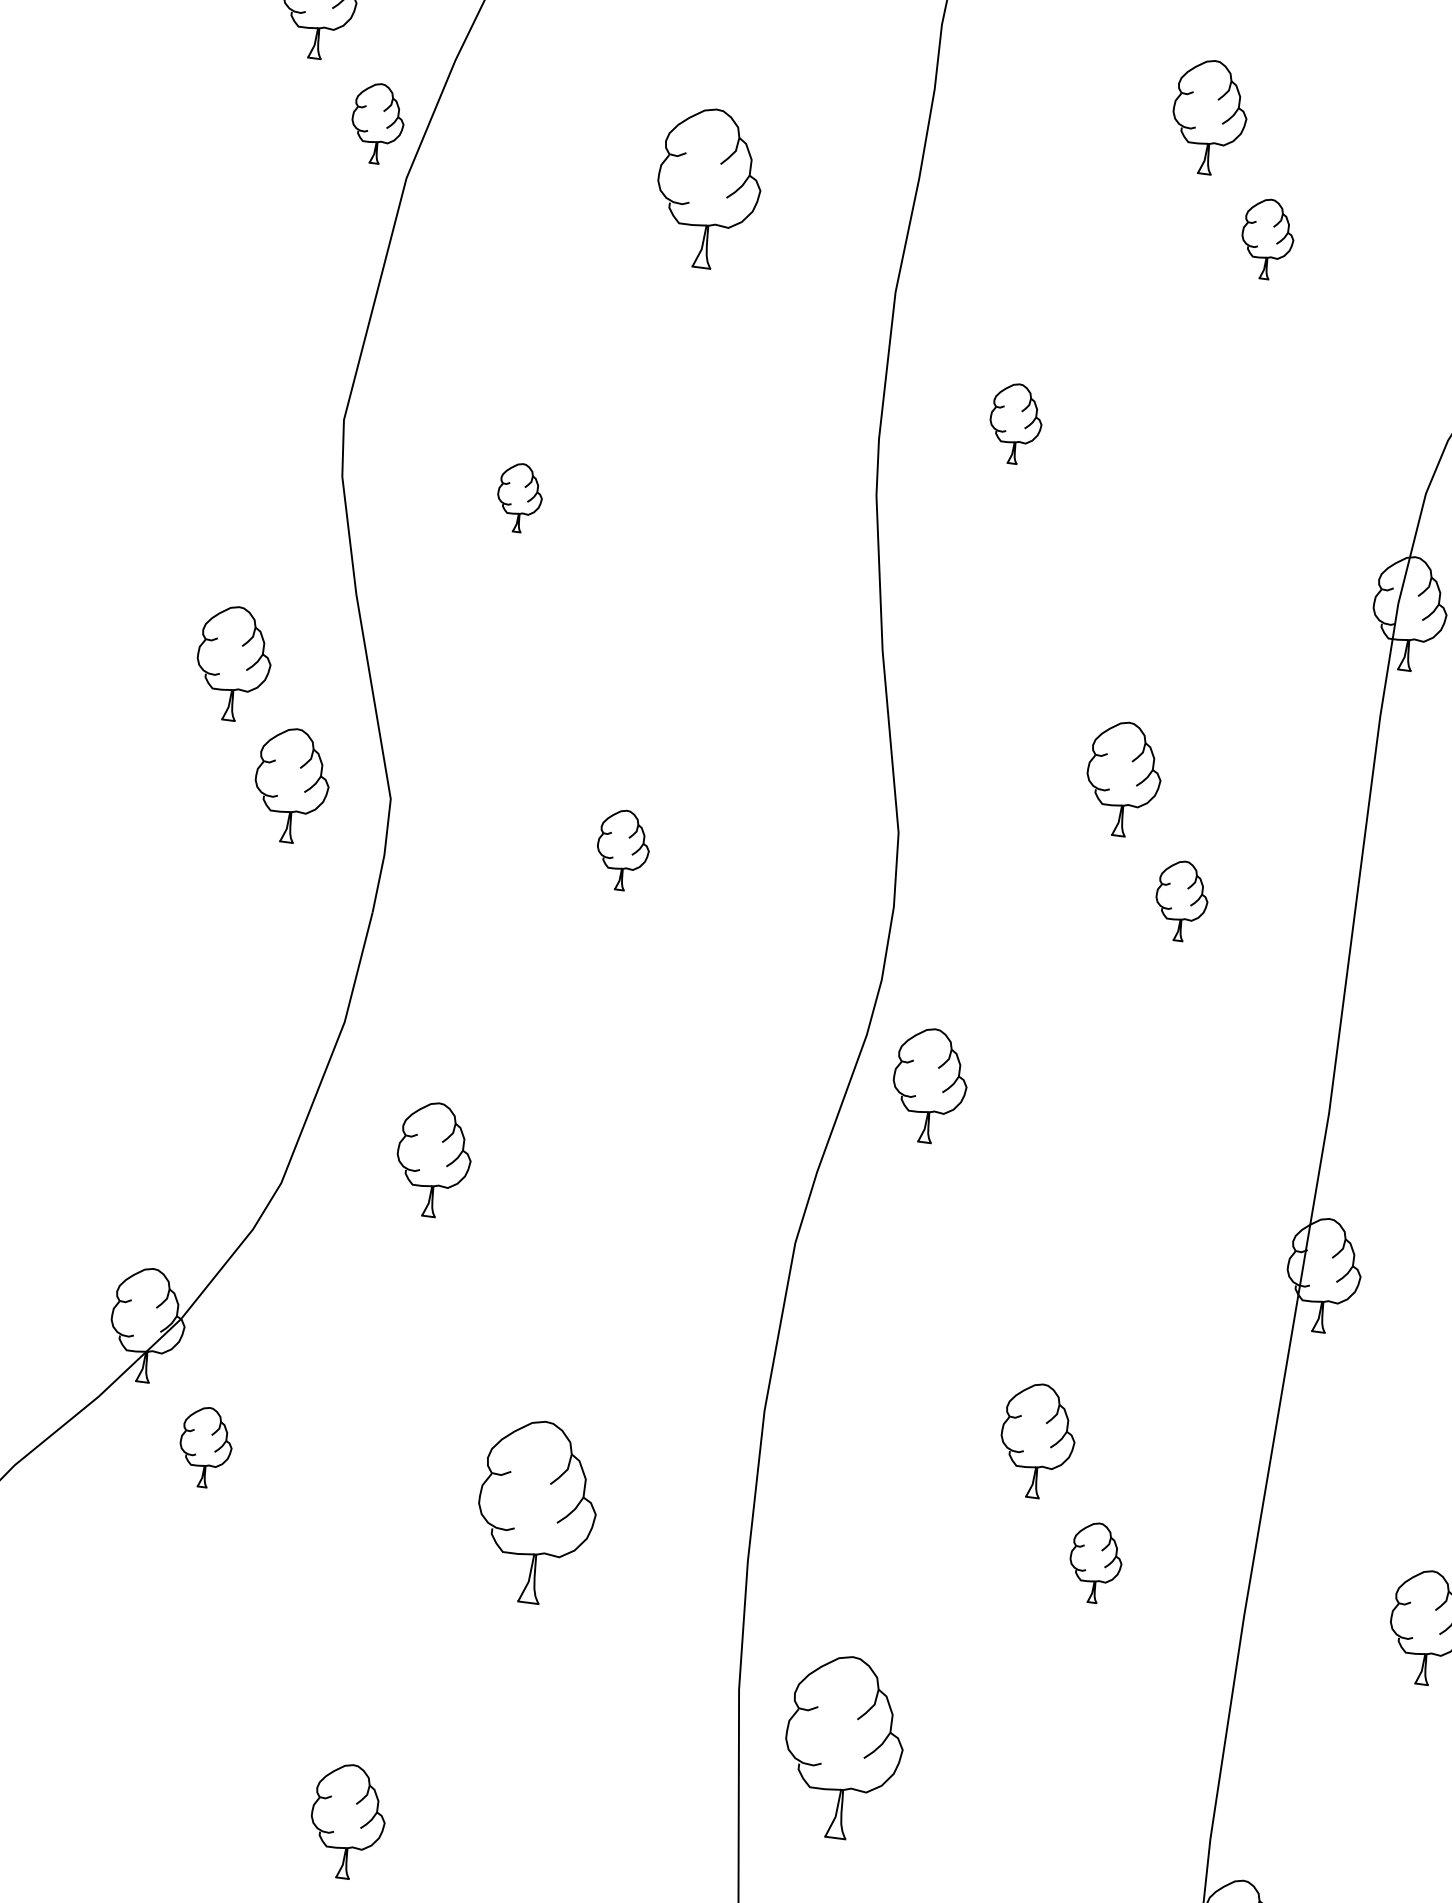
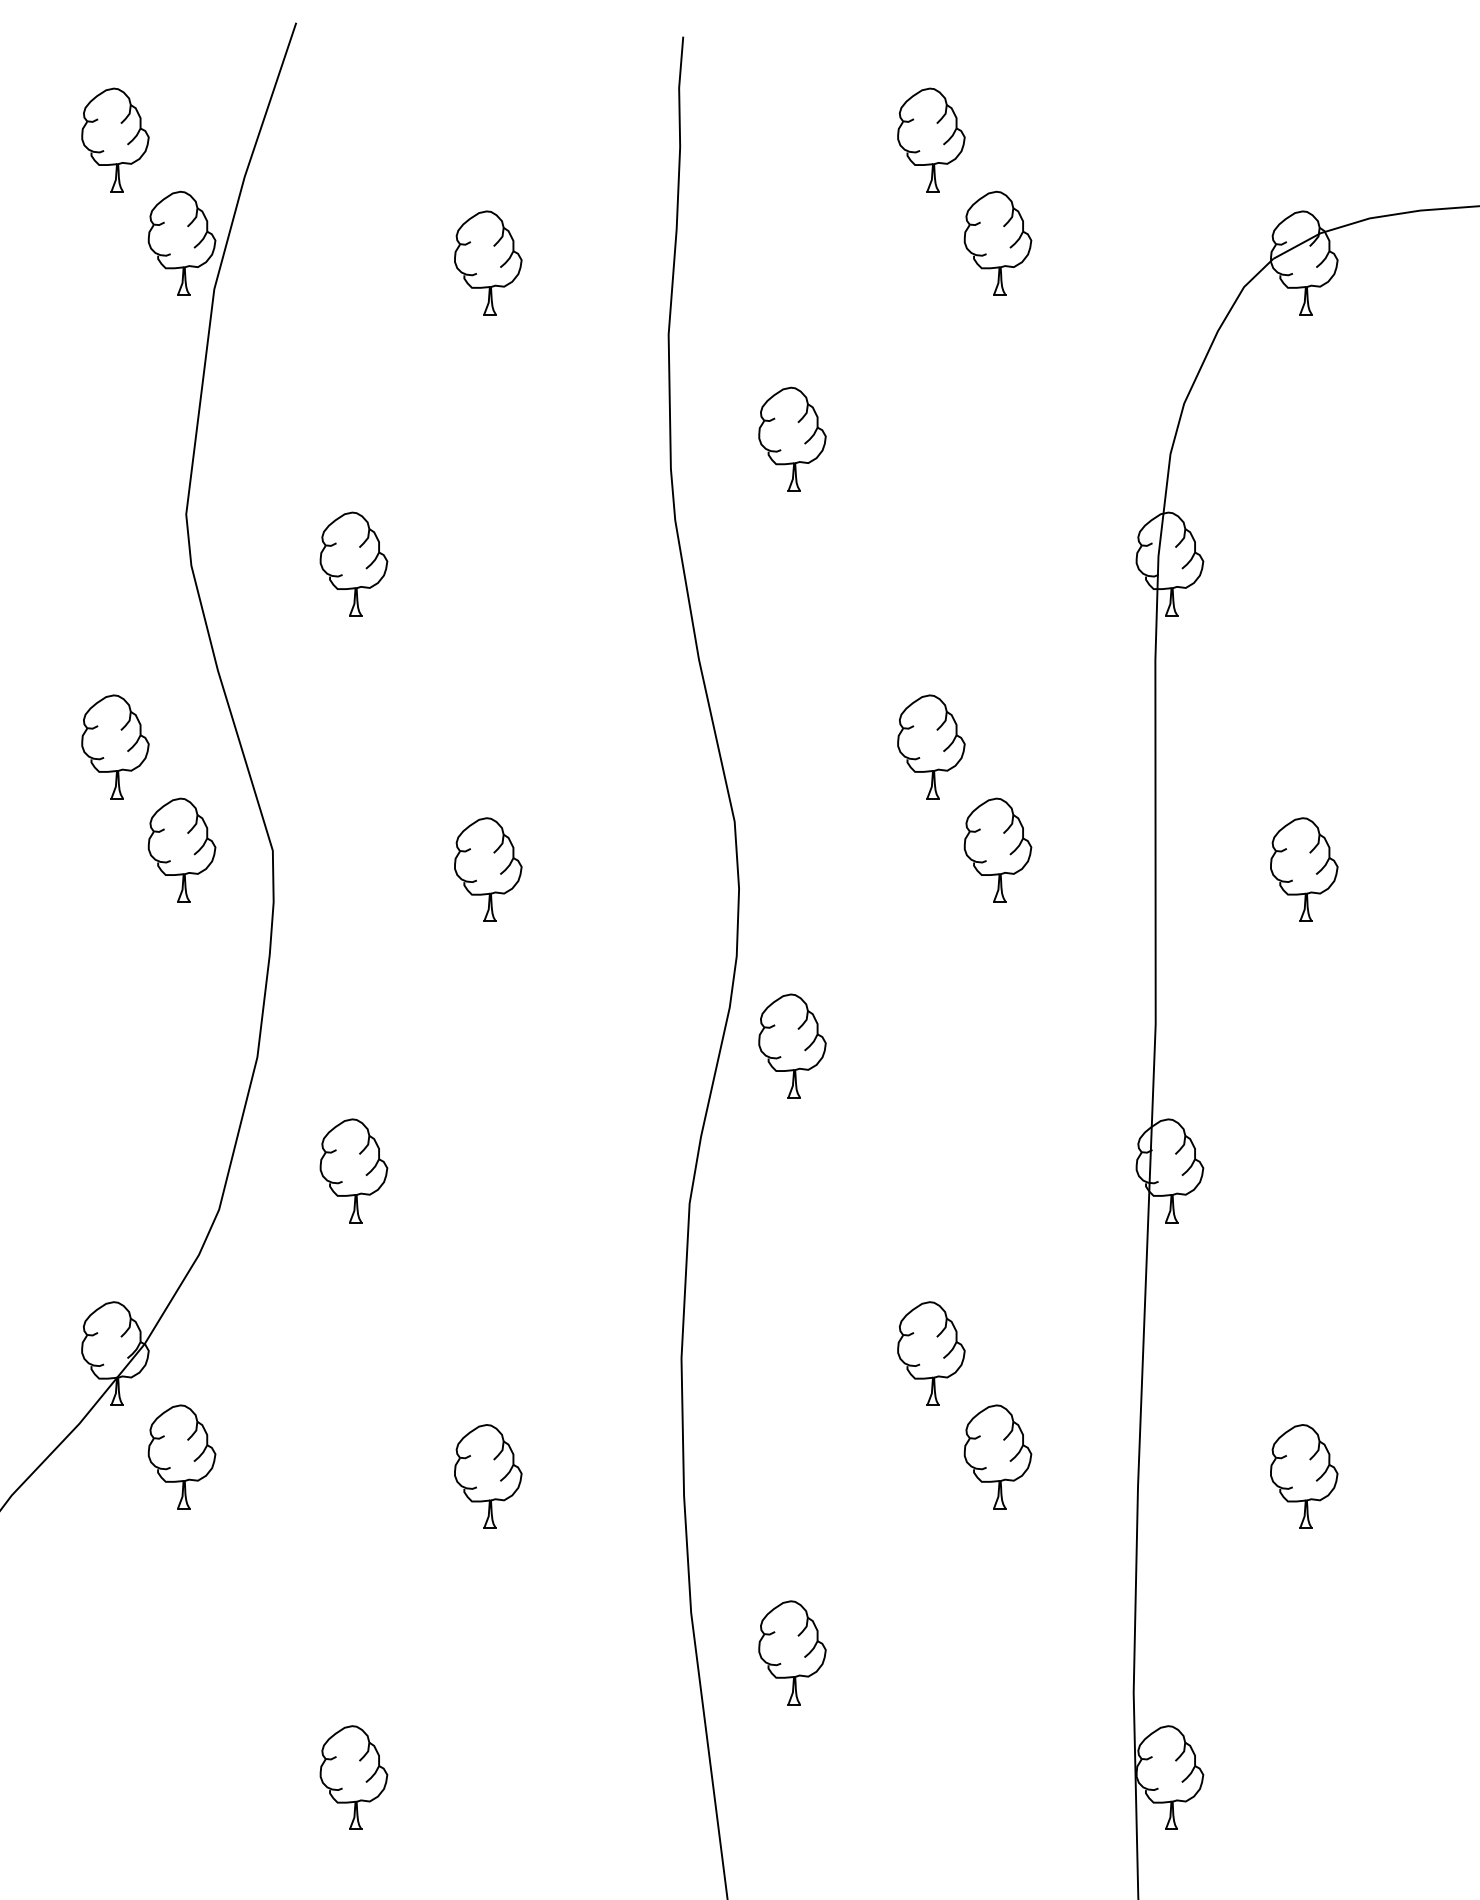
part: (377, 122) -> (181, 242), size x1.43
part: (709, 188) -> (488, 262), size x0.71
part: (1267, 238) -> (997, 242), size x1.43
part: (1015, 423) -> (792, 438), size x1.43
part: (519, 497) -> (353, 563), size x1.67
part: (623, 850) -> (488, 869), size x1.43
part: (1181, 900) -> (997, 849), size x1.43
part: (205, 1446) -> (181, 1456), size x1.43
part: (537, 1512) -> (488, 1476), size x0.62
part: (1095, 1562) -> (997, 1456), size x1.43
part: (843, 1747) -> (792, 1652), size x0.62

